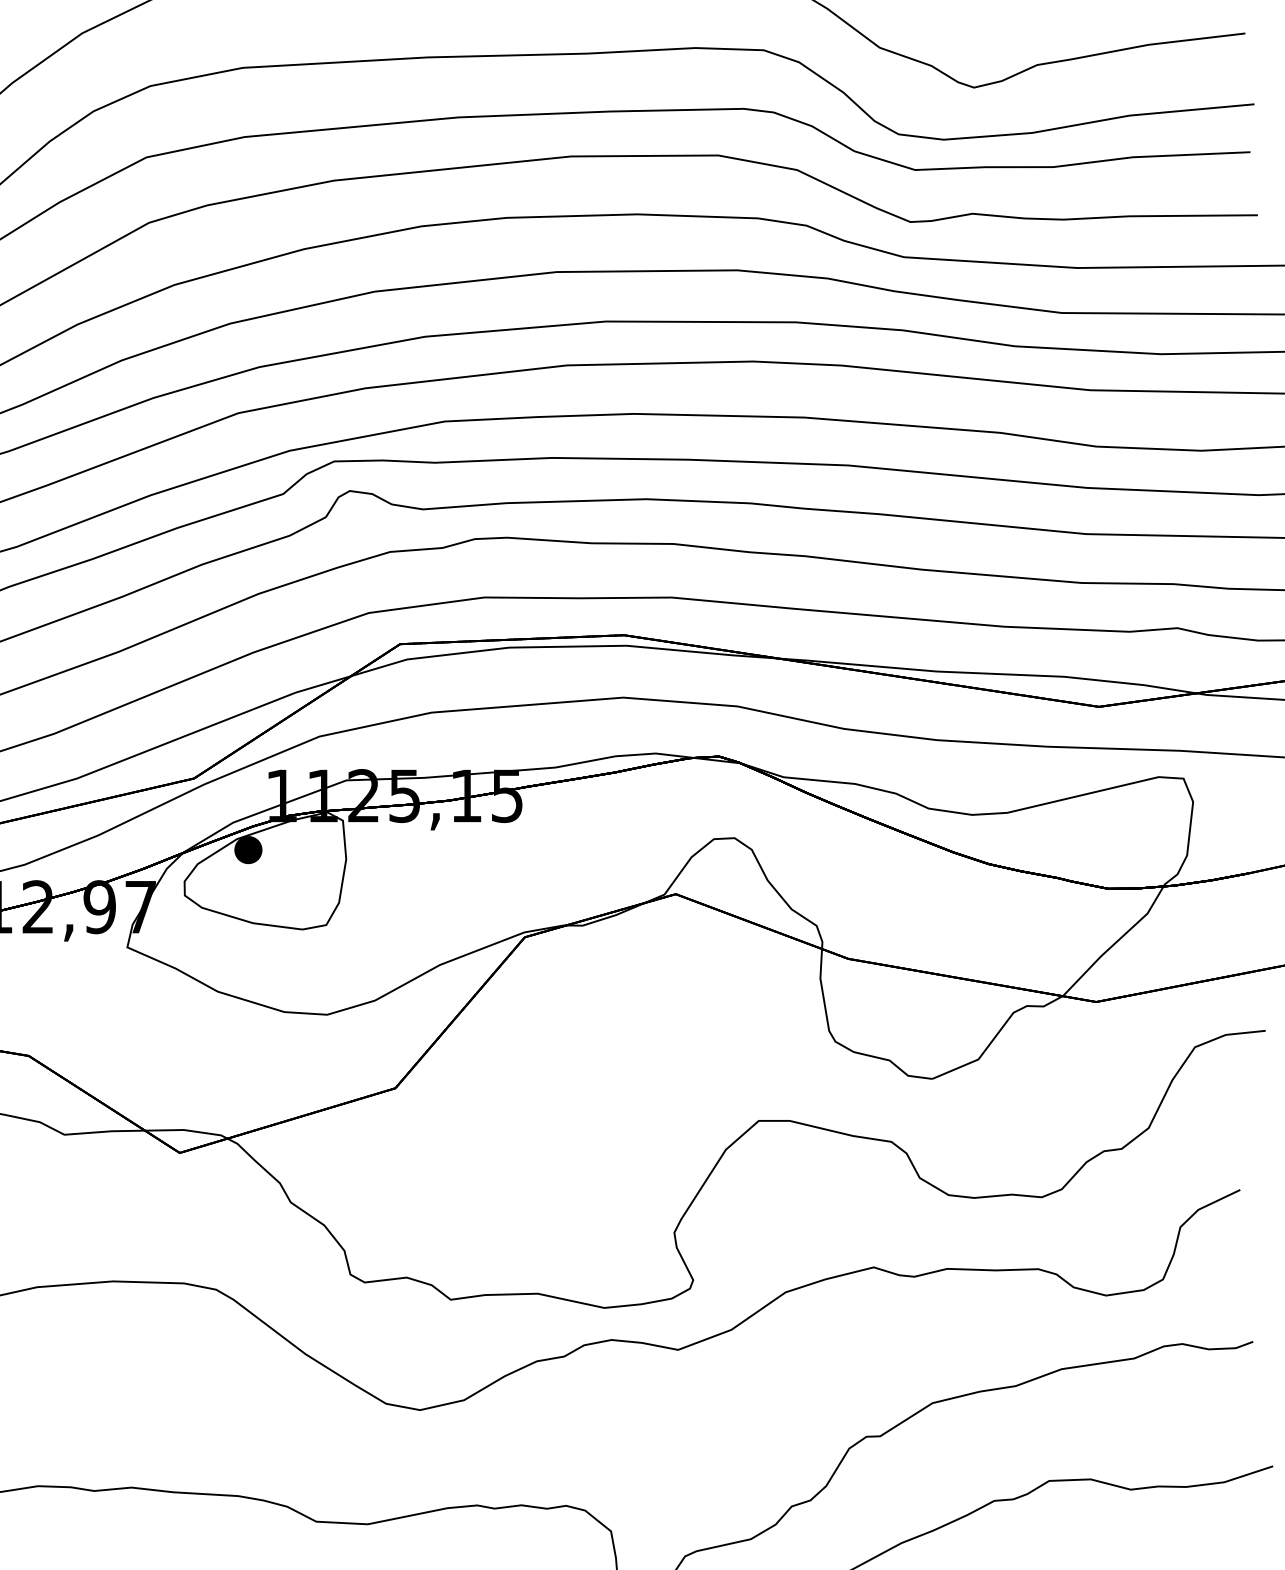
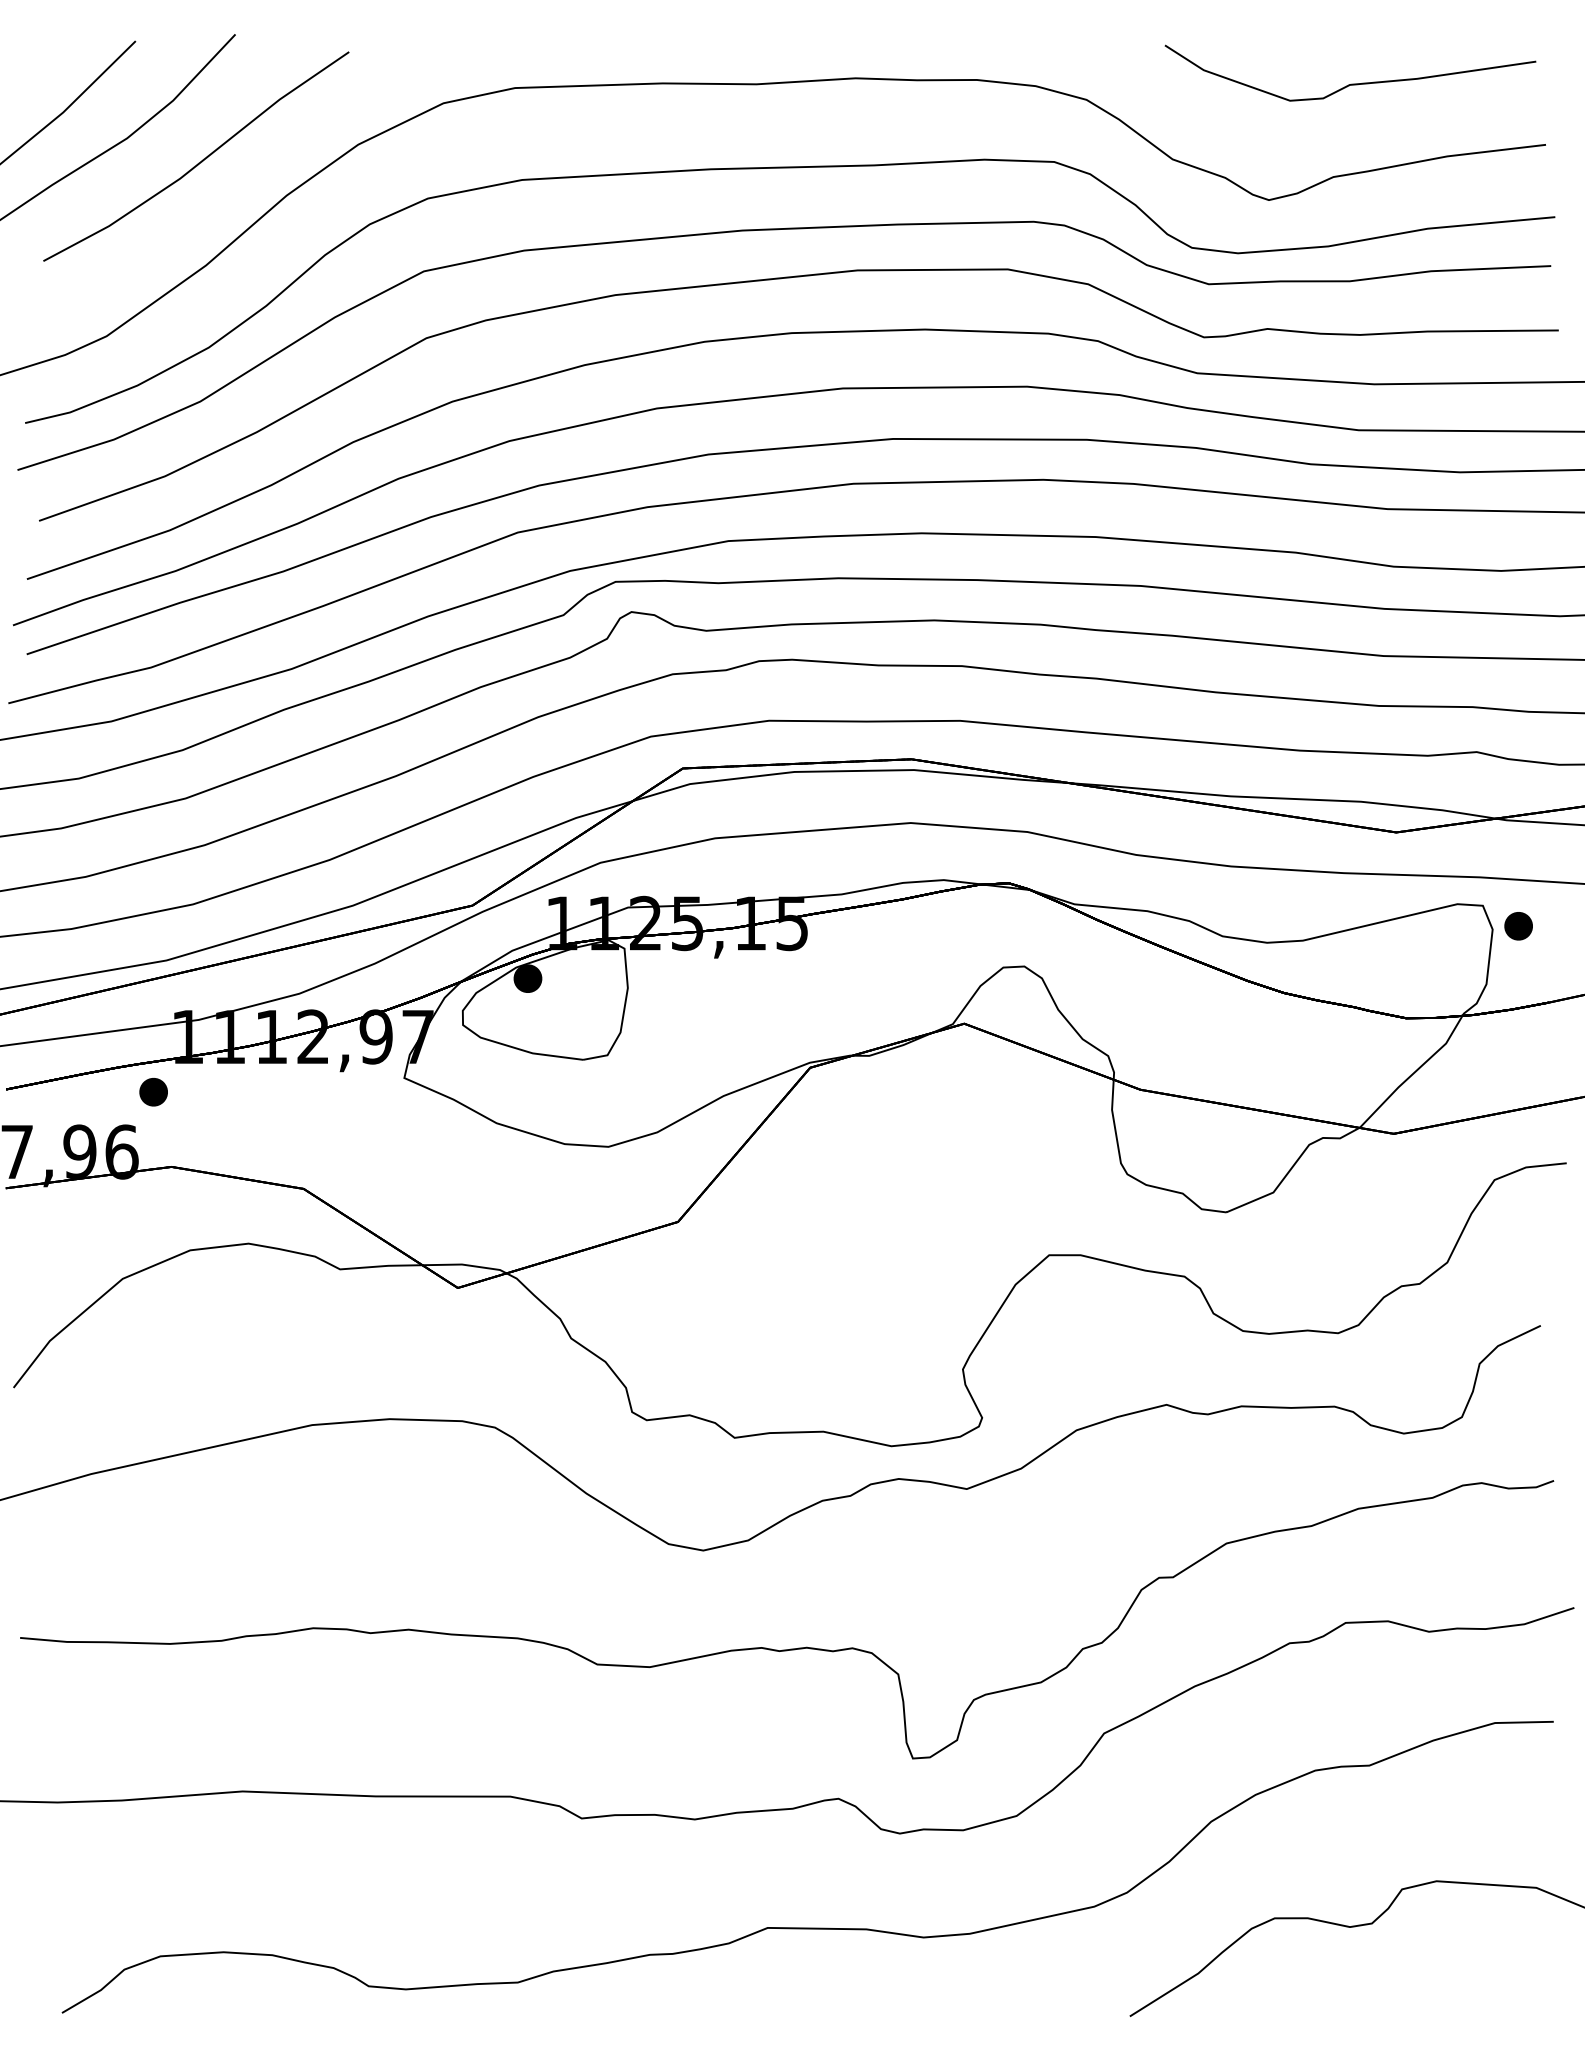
part: (1218, 798) -> (1518, 926), added

